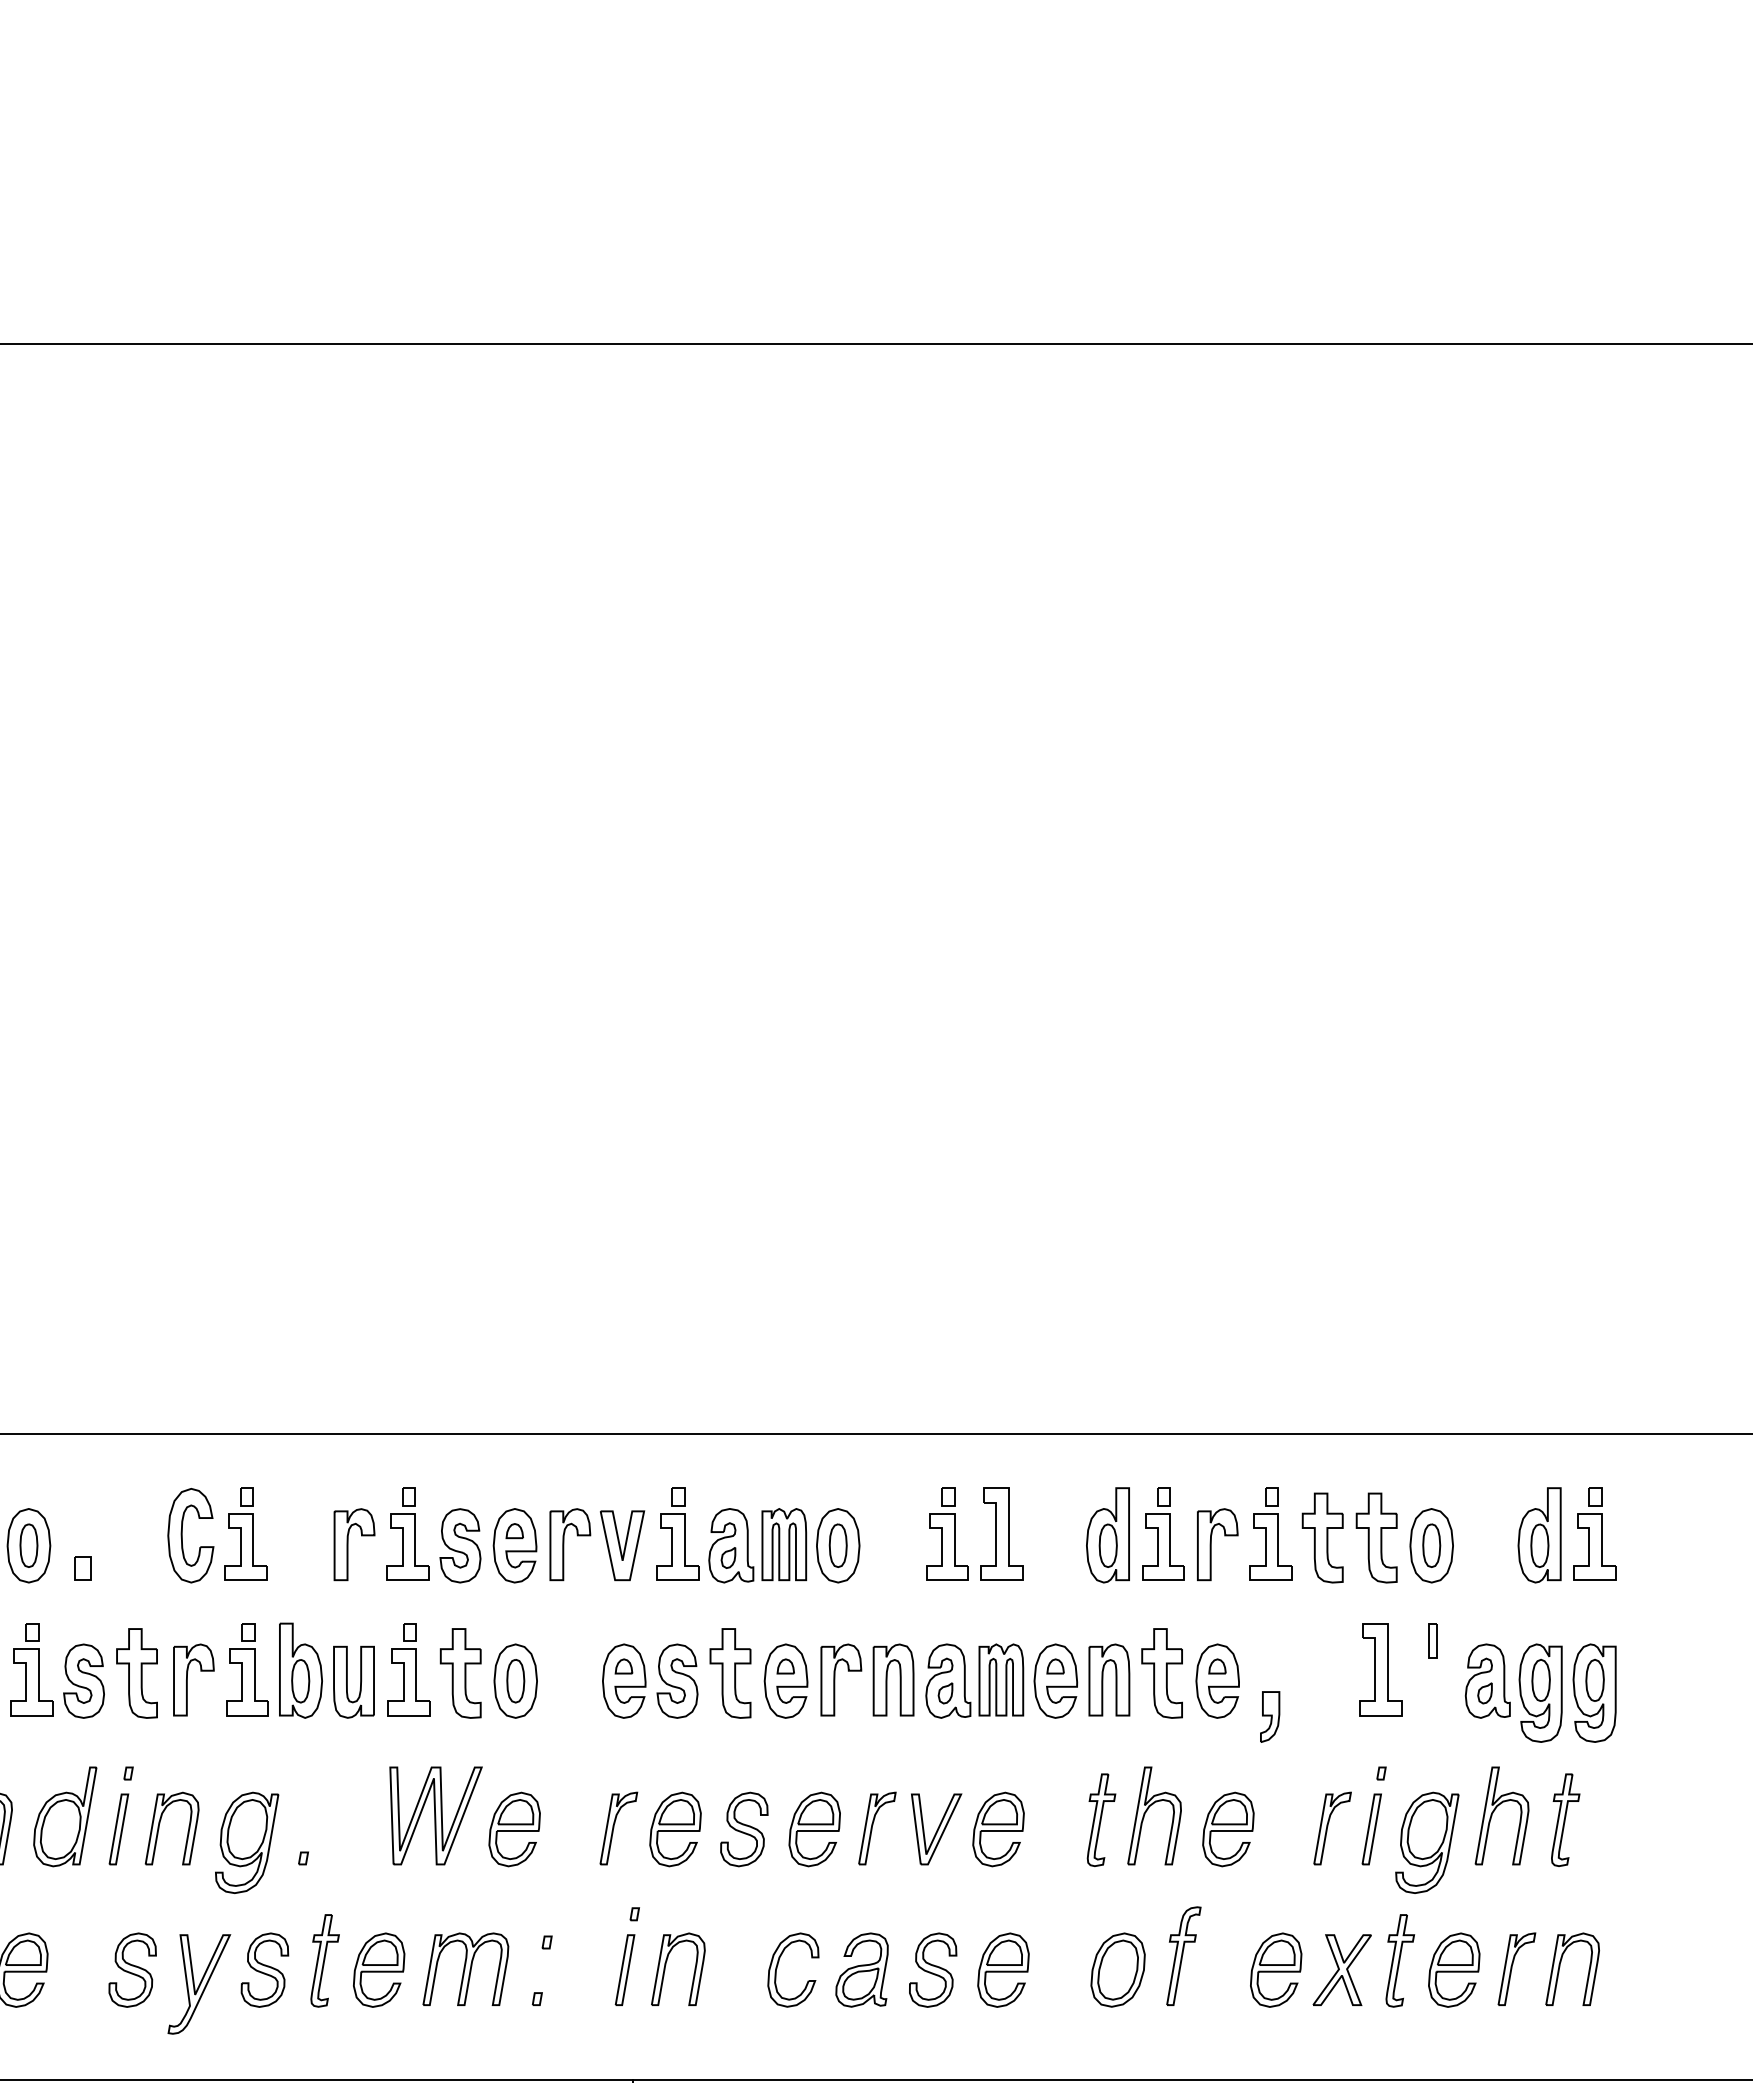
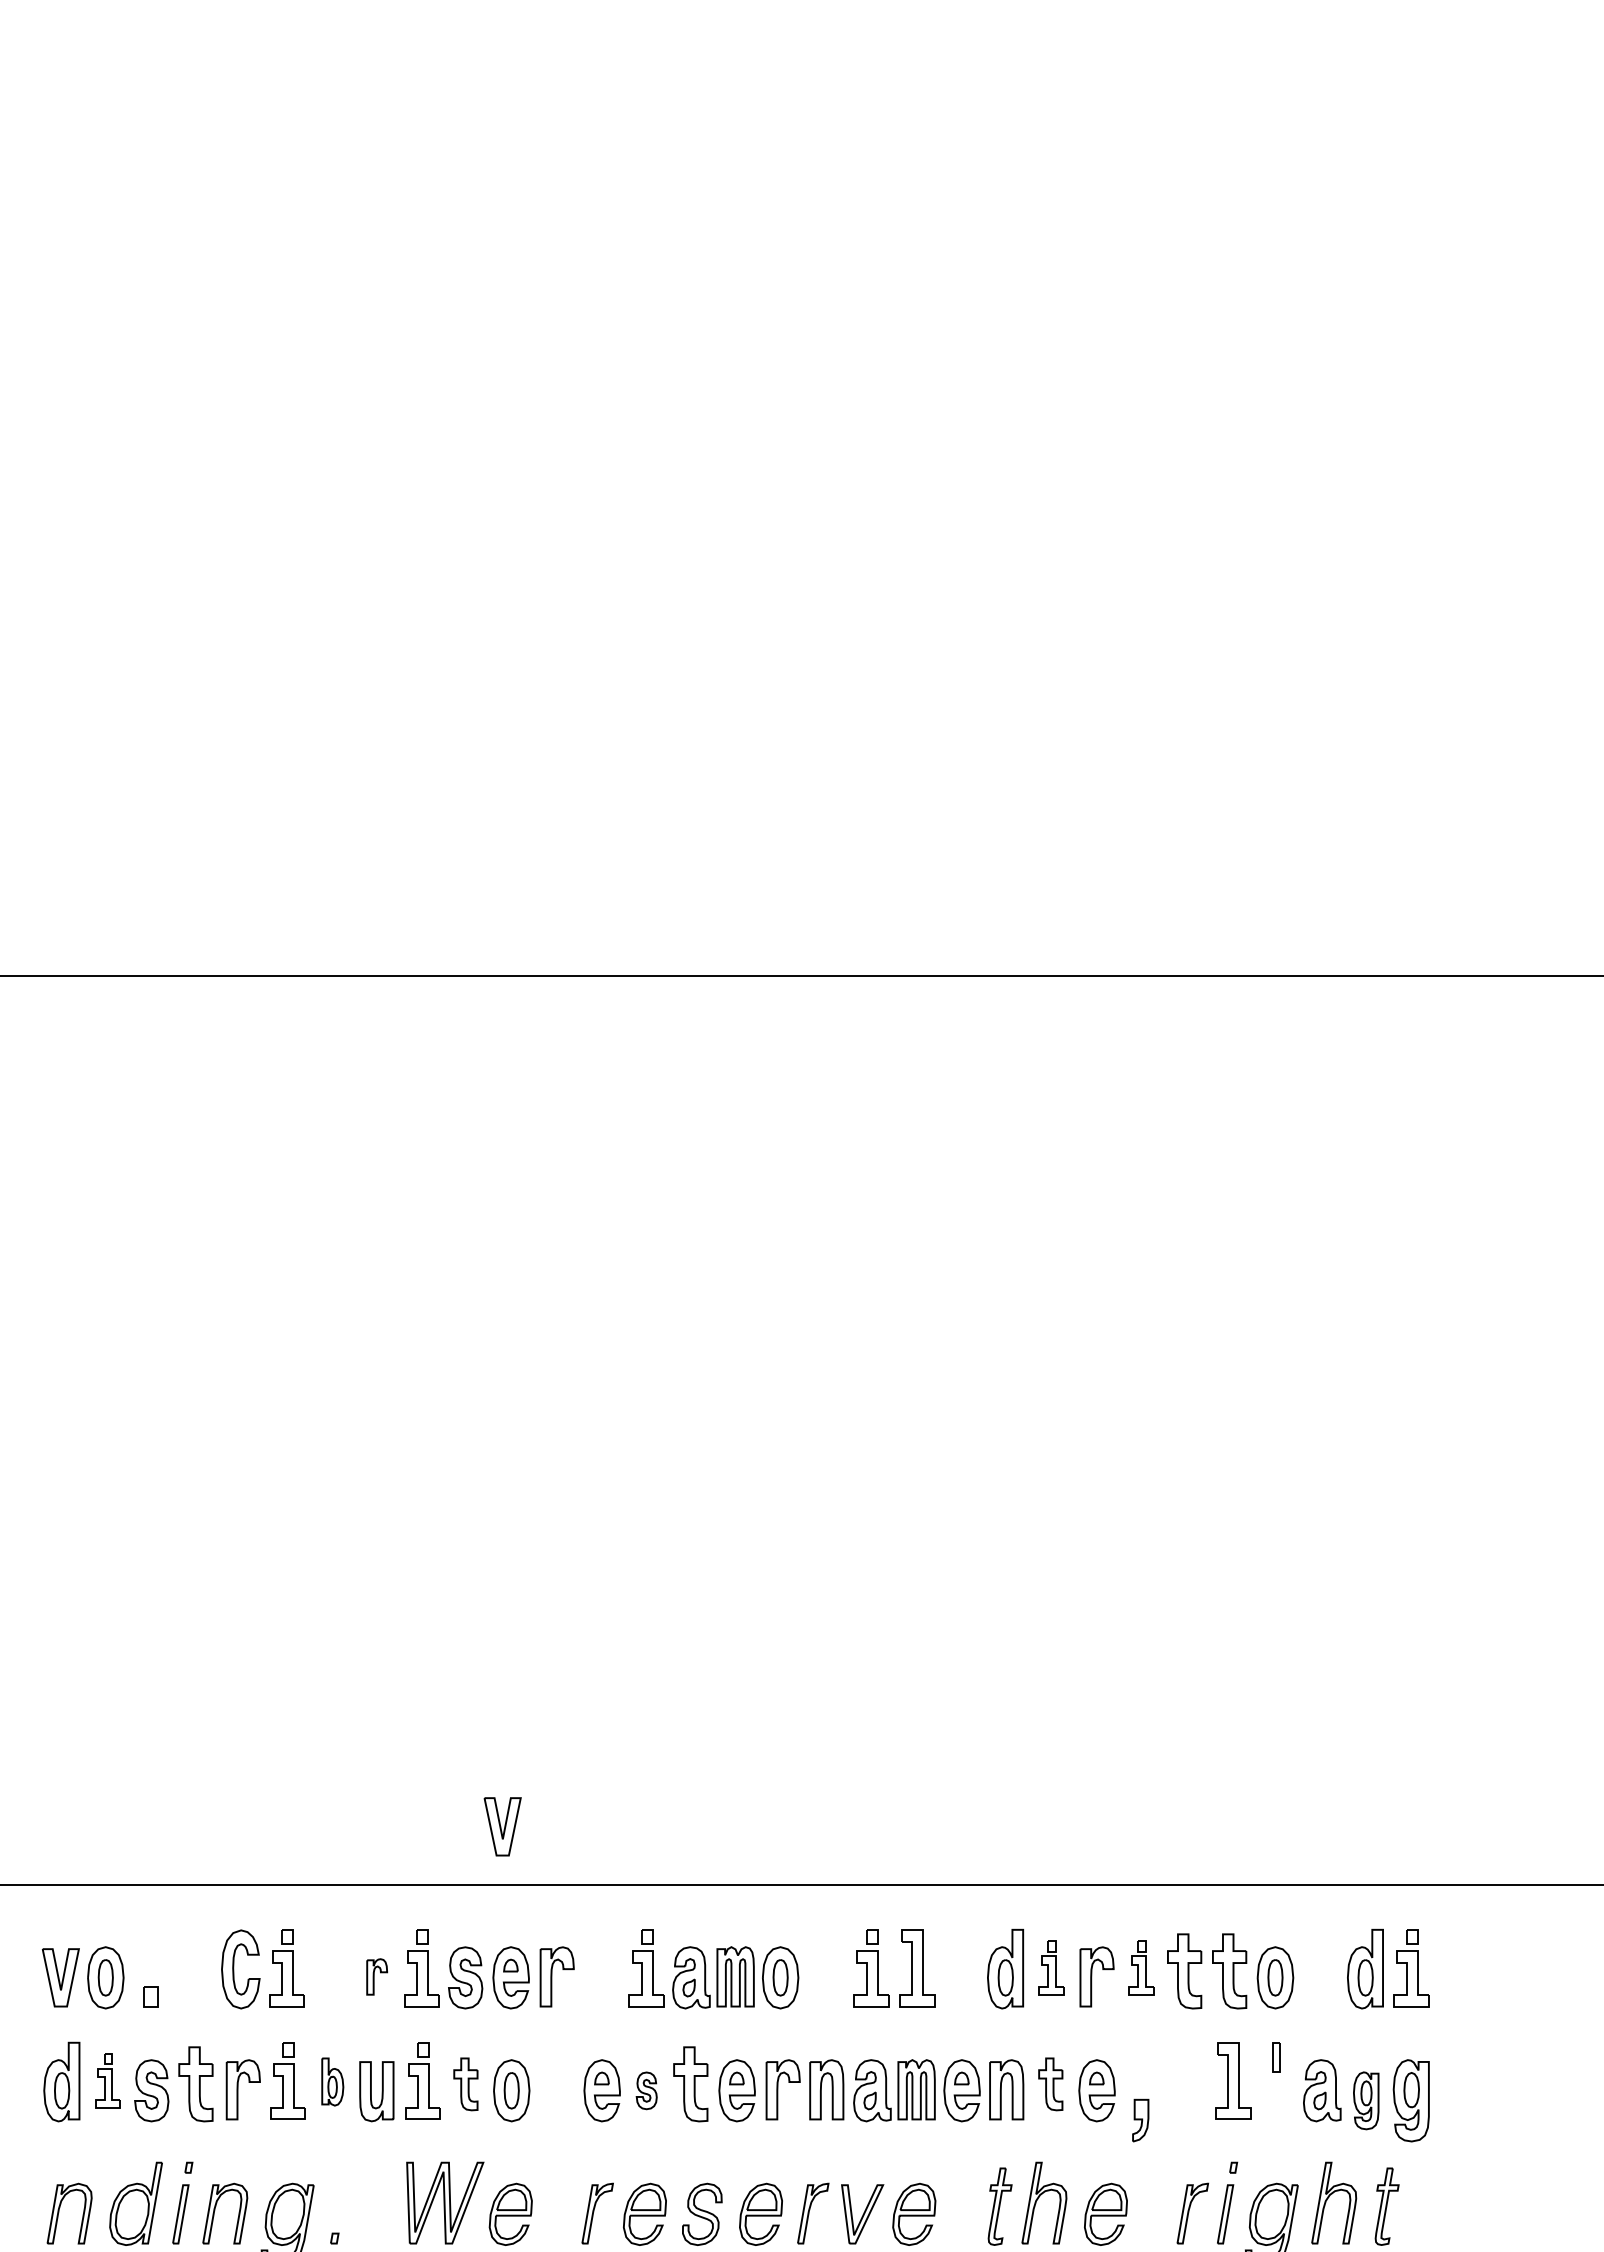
part: (1163, 1534) -> (1051, 1968), size x0.7
part: (1271, 1534) -> (1141, 1968), size x0.7
part: (353, 1544) -> (376, 1976), size x0.6
part: (622, 1545) -> (502, 1826), moved
part: (30, 1668) -> (107, 2080), size x0.7
part: (300, 1670) -> (332, 2081), size x0.6
part: (460, 1673) -> (465, 2084), size x0.7
part: (1161, 1673) -> (1050, 2084), size x0.7
part: (677, 1680) -> (646, 2090), size x0.6
part: (1539, 1692) -> (1365, 2100), size x0.7

